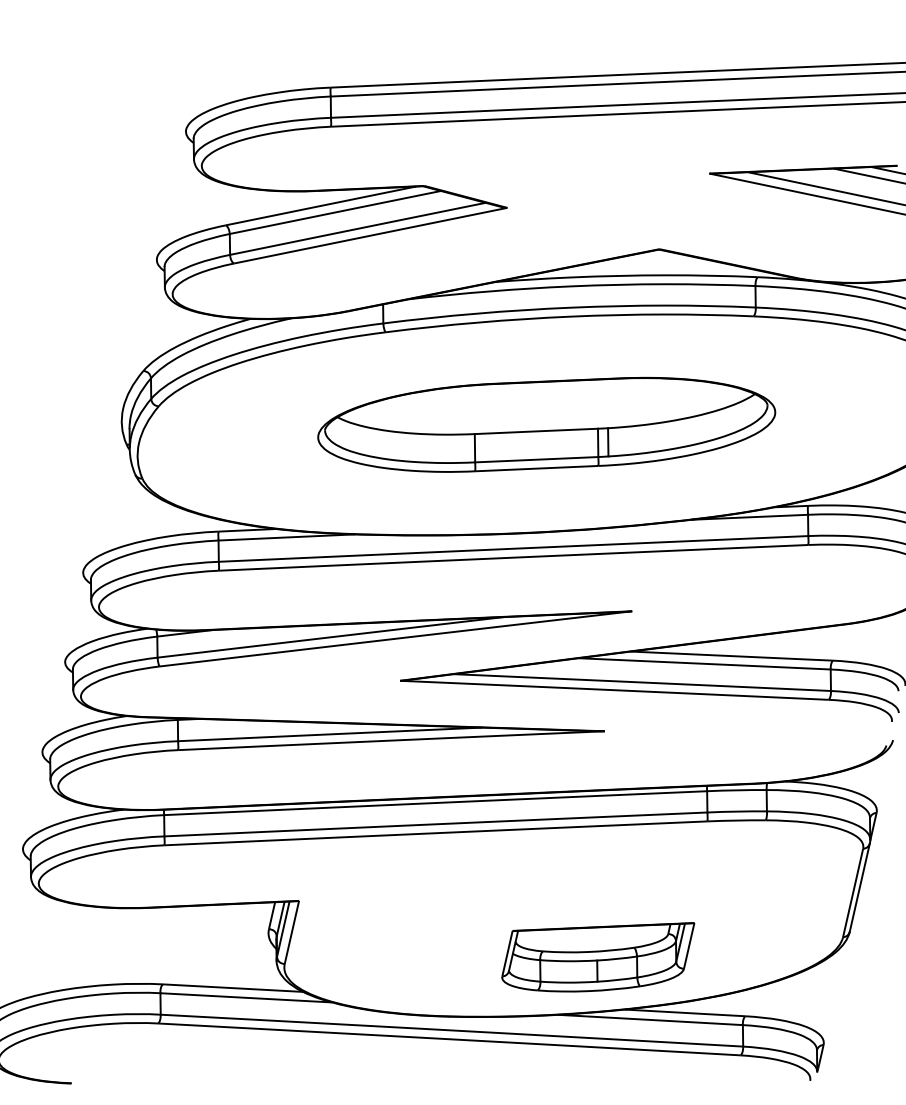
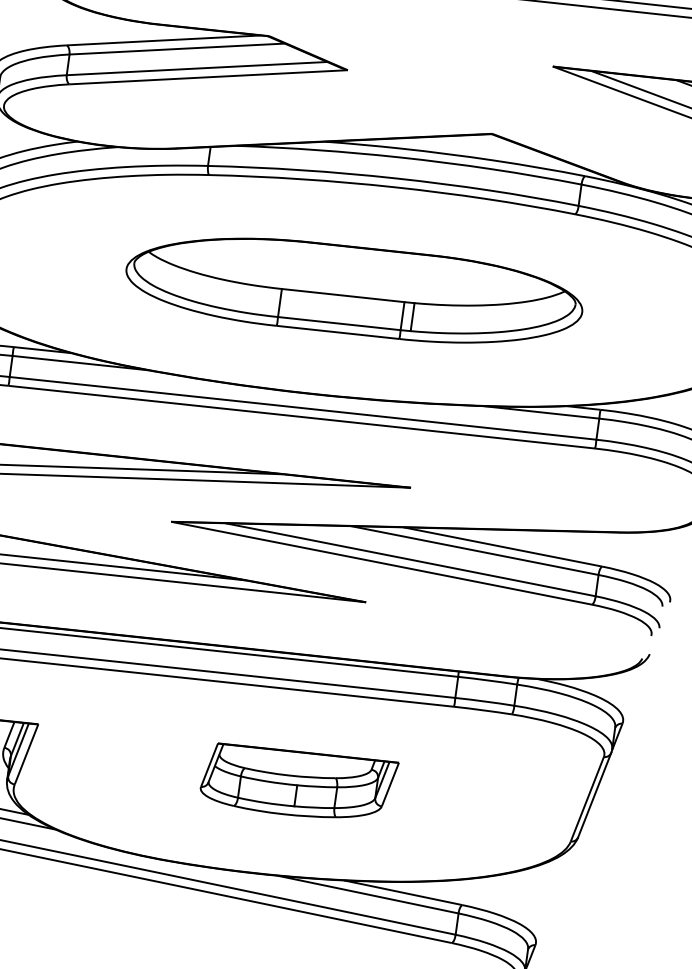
part: (598, 957) -> (298, 782), moved

